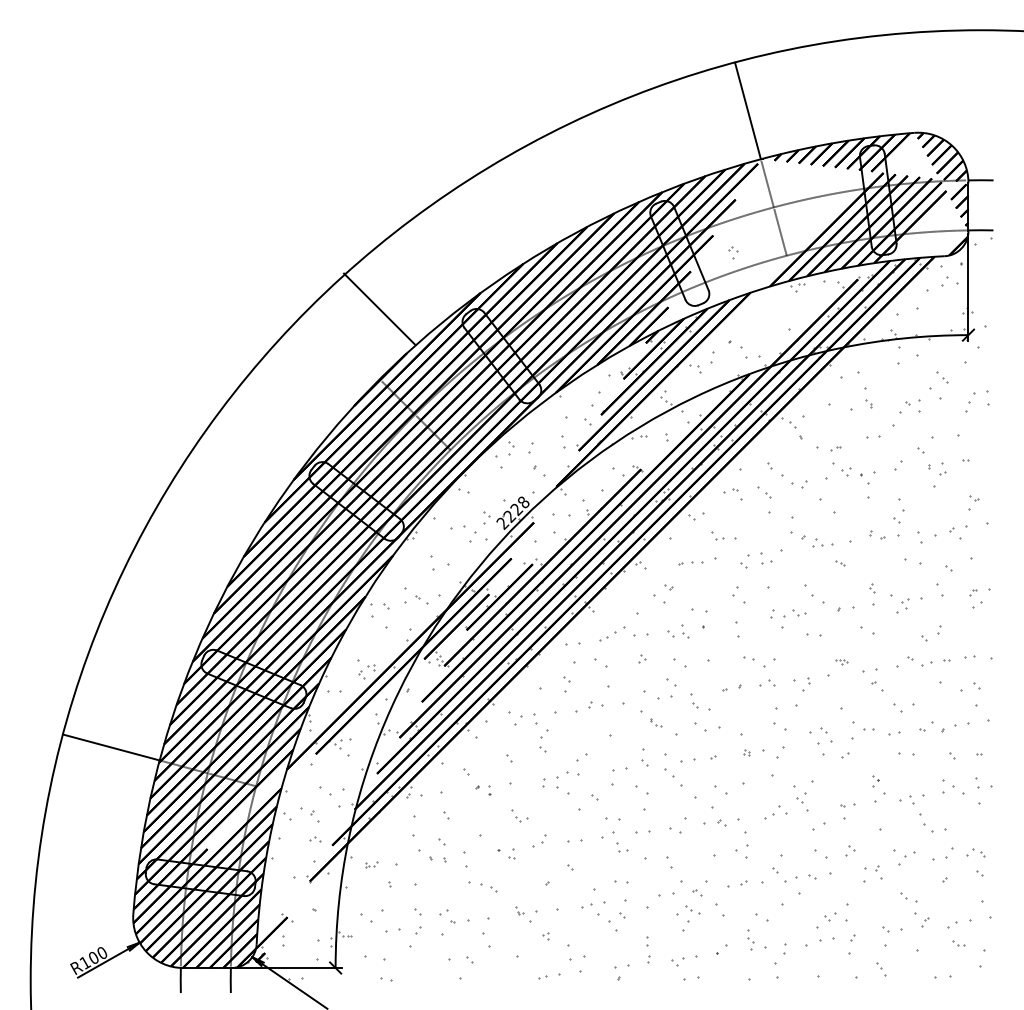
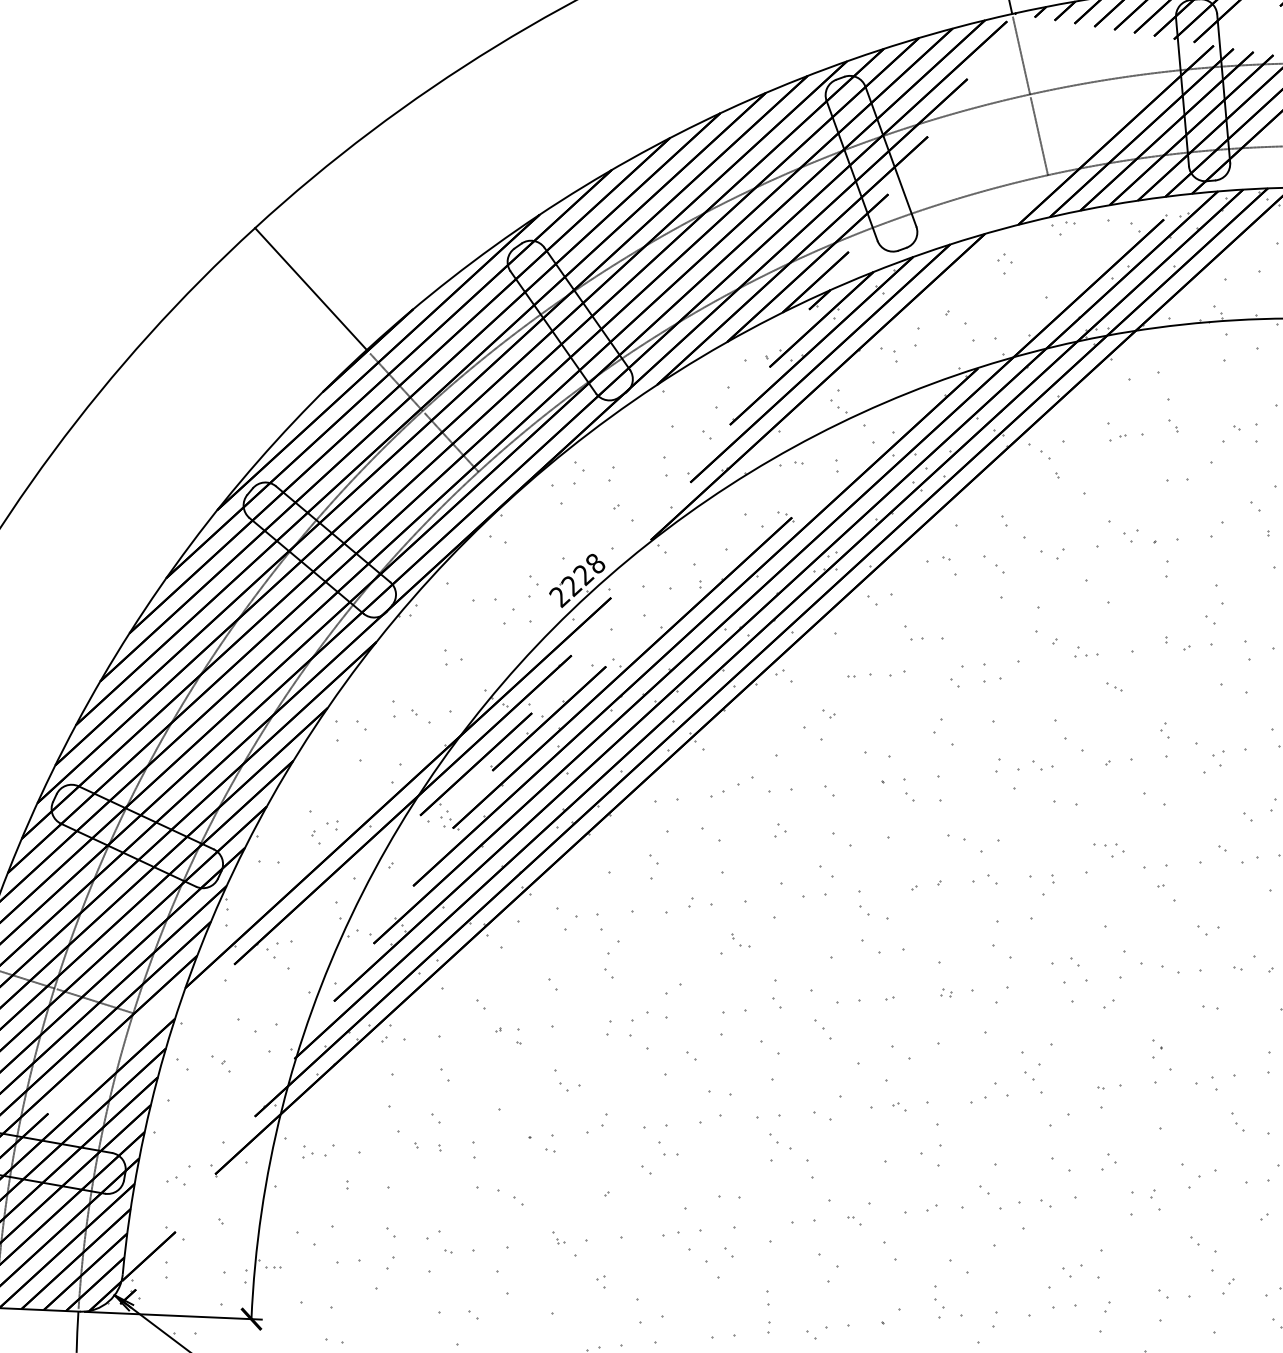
part: (733, 252) -> (1005, 263), moved
line: (379, 308) -> (311, 288), moved
part: (835, 448) -> (1117, 437), moved
part: (869, 490) -> (1167, 568), size x0.62
part: (822, 543) -> (1086, 653), size x0.71
part: (708, 560) -> (896, 672), size x0.62
part: (440, 563) -> (453, 658), size x0.62
part: (405, 595) -> (393, 708), size x0.62
part: (685, 631) -> (909, 791), moved
part: (841, 662) -> (1109, 851), size x1.67
part: (903, 708) -> (1208, 931), size x0.62
part: (656, 722) -> (741, 940), moved
part: (881, 732) -> (1170, 969), size x0.62
part: (906, 754) -> (1209, 1007), size x0.62
part: (673, 778) -> (823, 1030), size x0.62
part: (310, 814) -> (221, 1063), size x0.62
part: (926, 822) -> (1237, 1121), size x0.62
part: (315, 839) -> (176, 1180), moved
part: (622, 847) -> (669, 1149), moved
part: (465, 859) -> (473, 1149), size x0.62
part: (371, 864) -> (318, 1150), size x1.67
part: (692, 909) -> (780, 1141), moved

